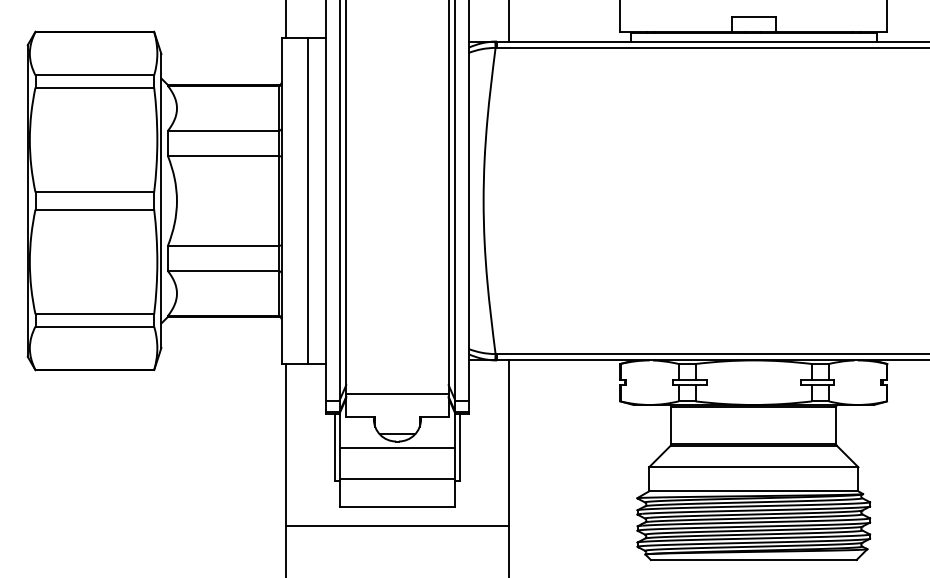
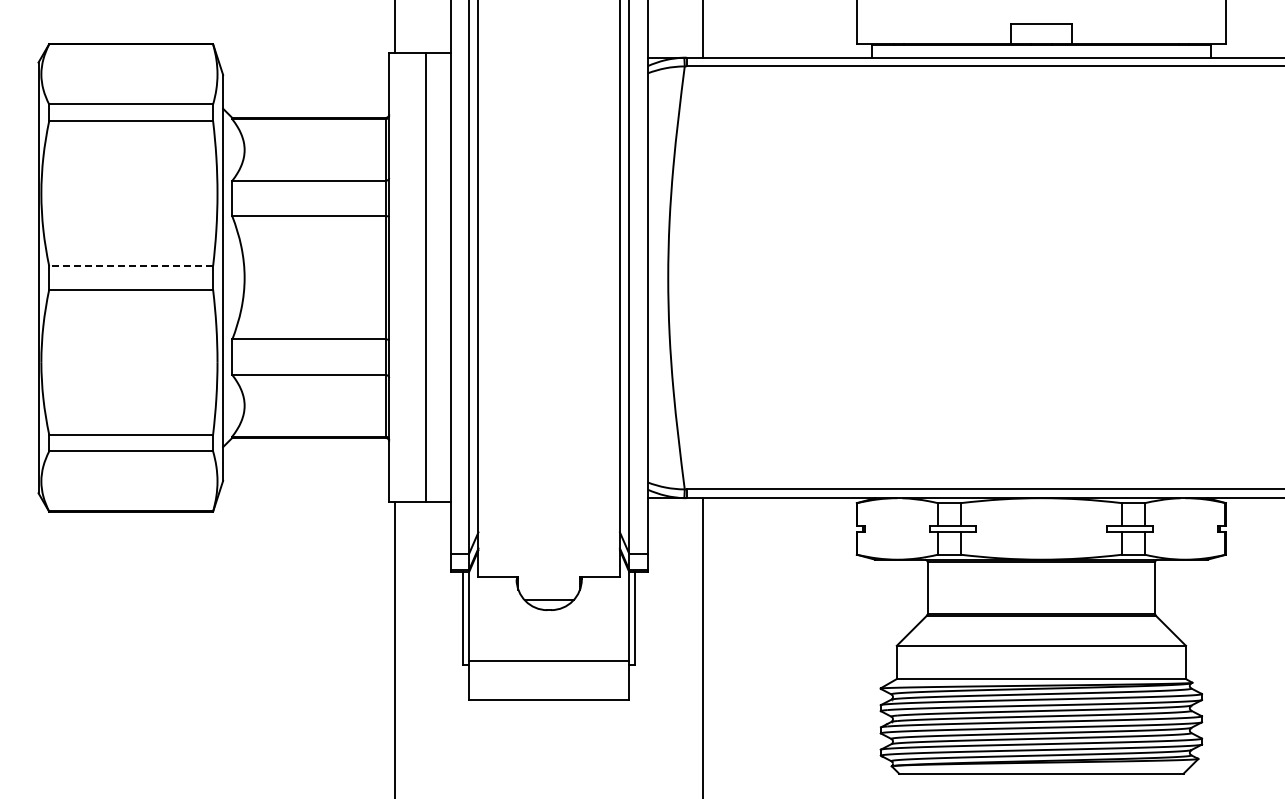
line: (95, 192) -> (131, 266), solid -> dashed
line: (396, 393) -> (548, 544), removed
line: (397, 447) -> (549, 618), removed
line: (397, 526) -> (549, 727), removed

